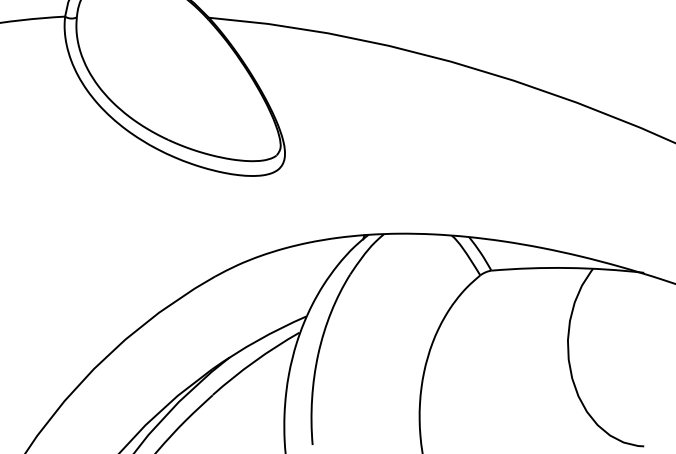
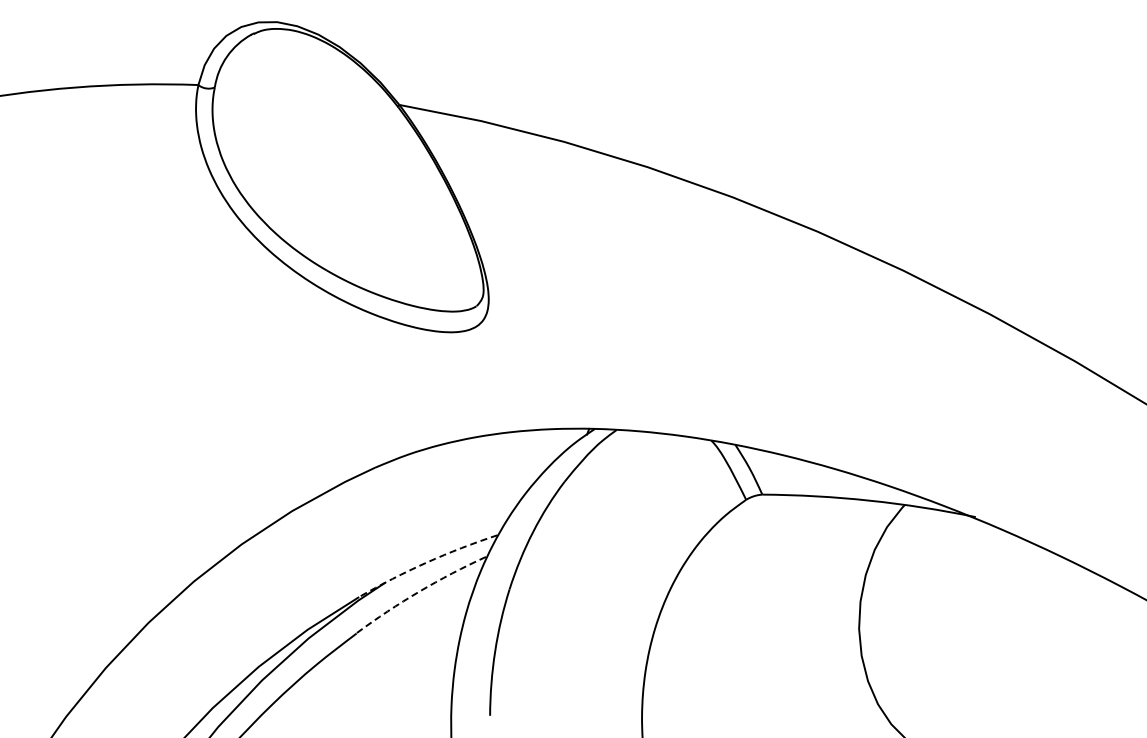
arc: (257, 340) -> (426, 562), solid -> dashed
arc: (254, 361) -> (419, 591), solid -> dashed

